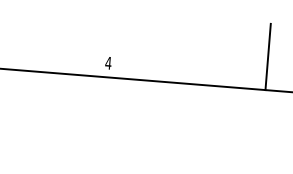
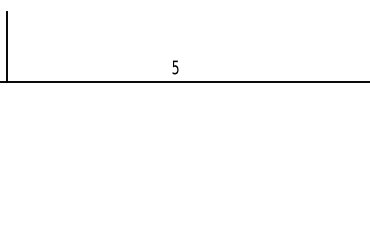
line: (267, 56) -> (343, 46), removed
text: (108, 63) -> (175, 67), 4 -> 5

